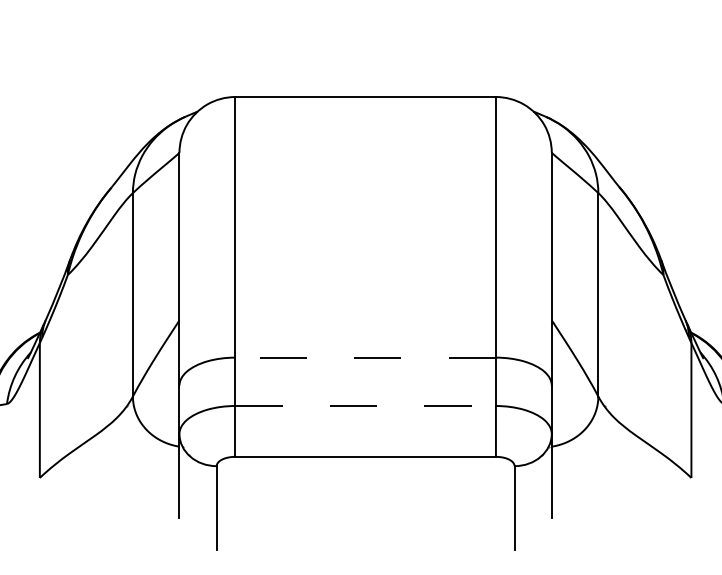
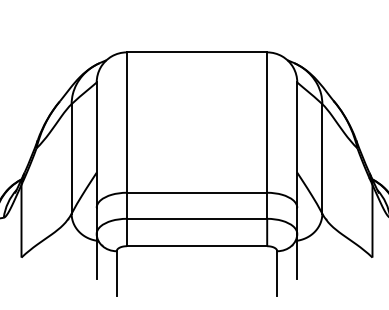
line: (364, 357) -> (196, 192), dashed -> solid
line: (366, 405) -> (197, 218), dashed -> solid

